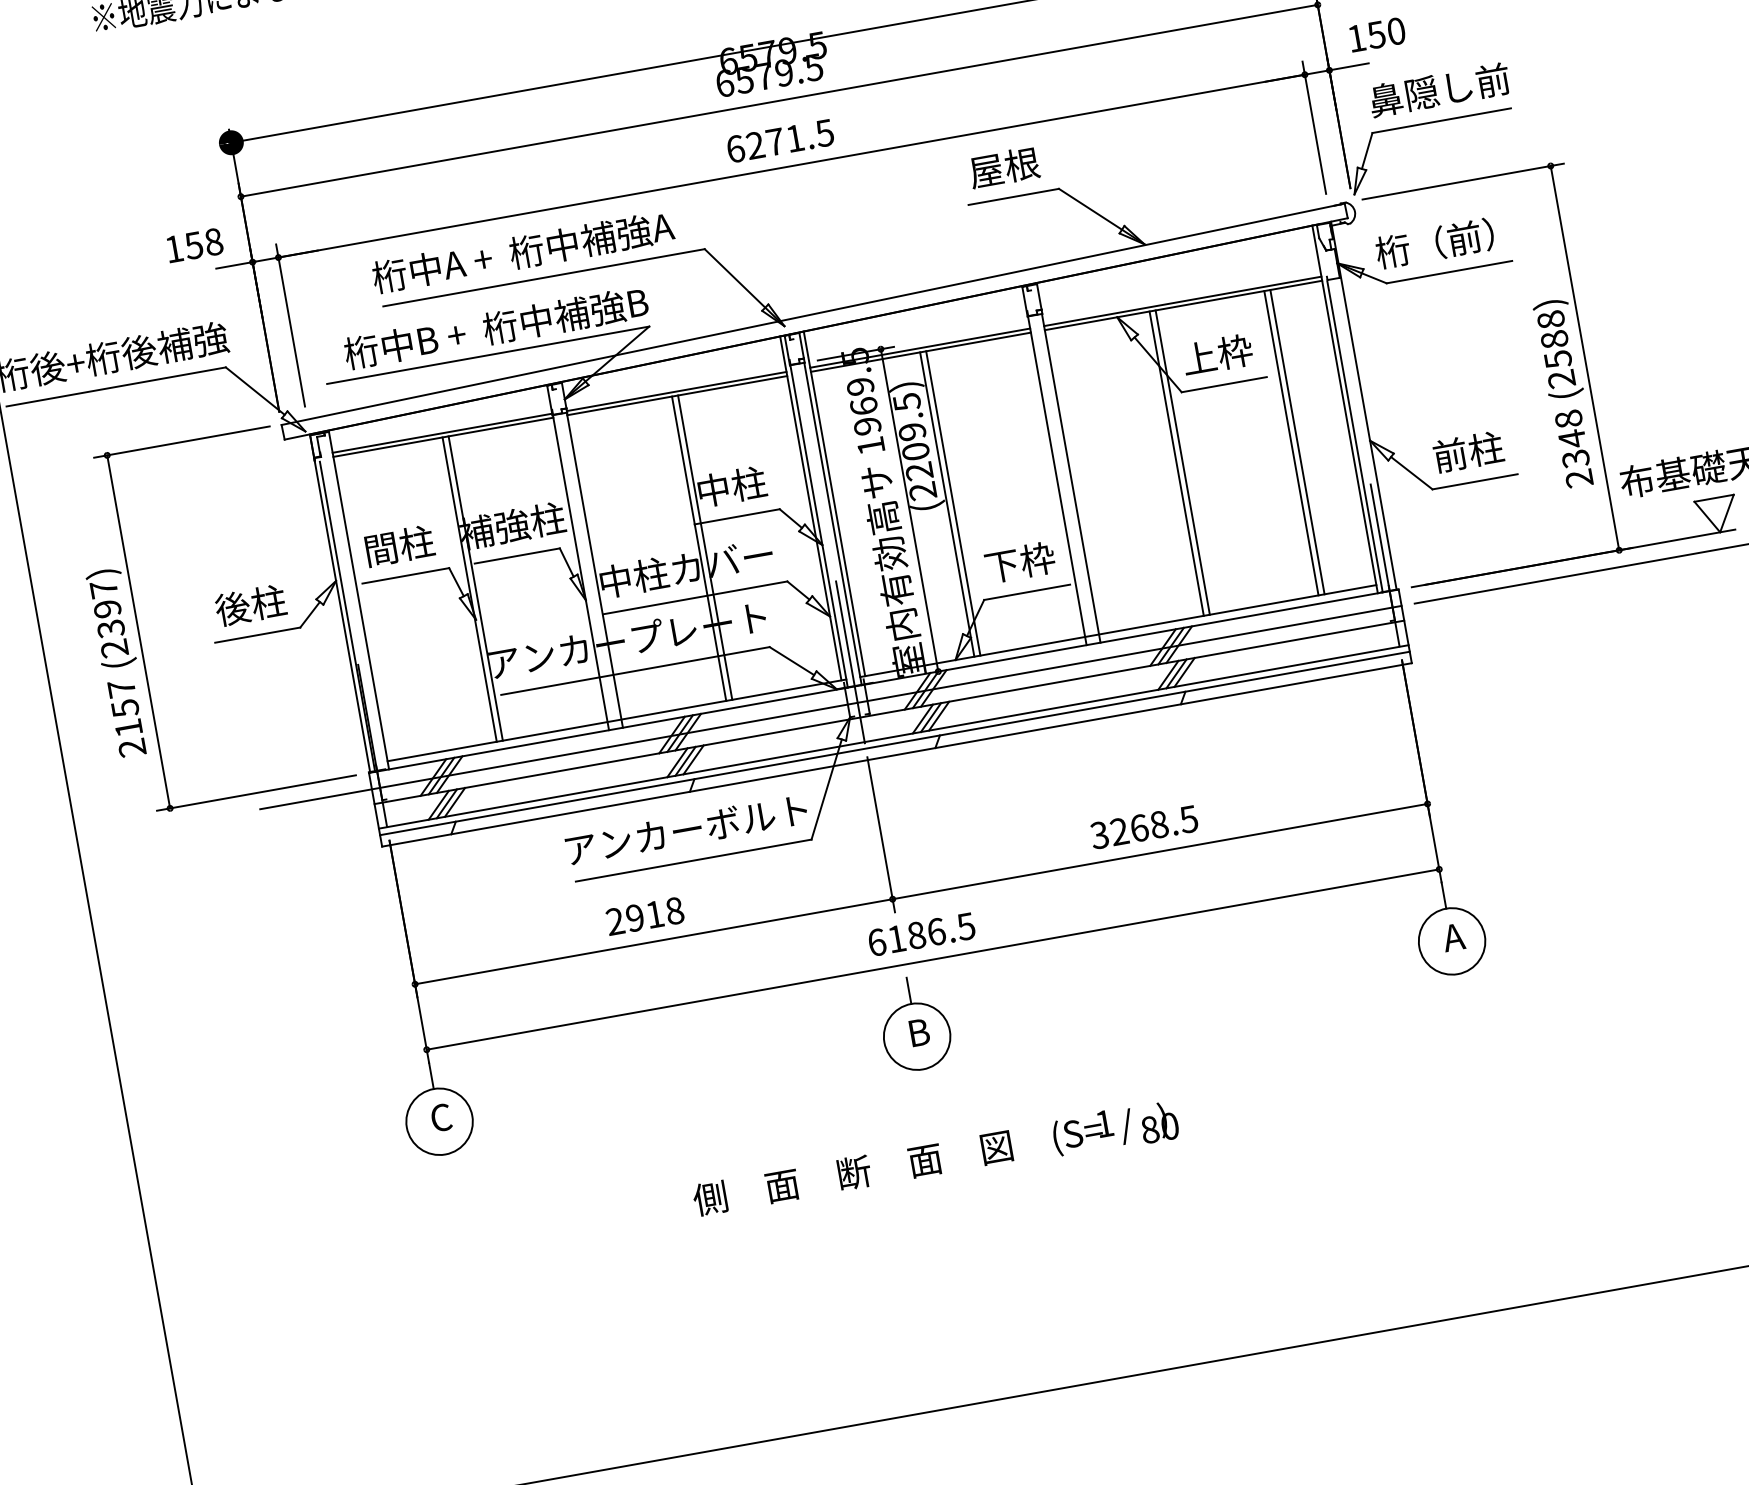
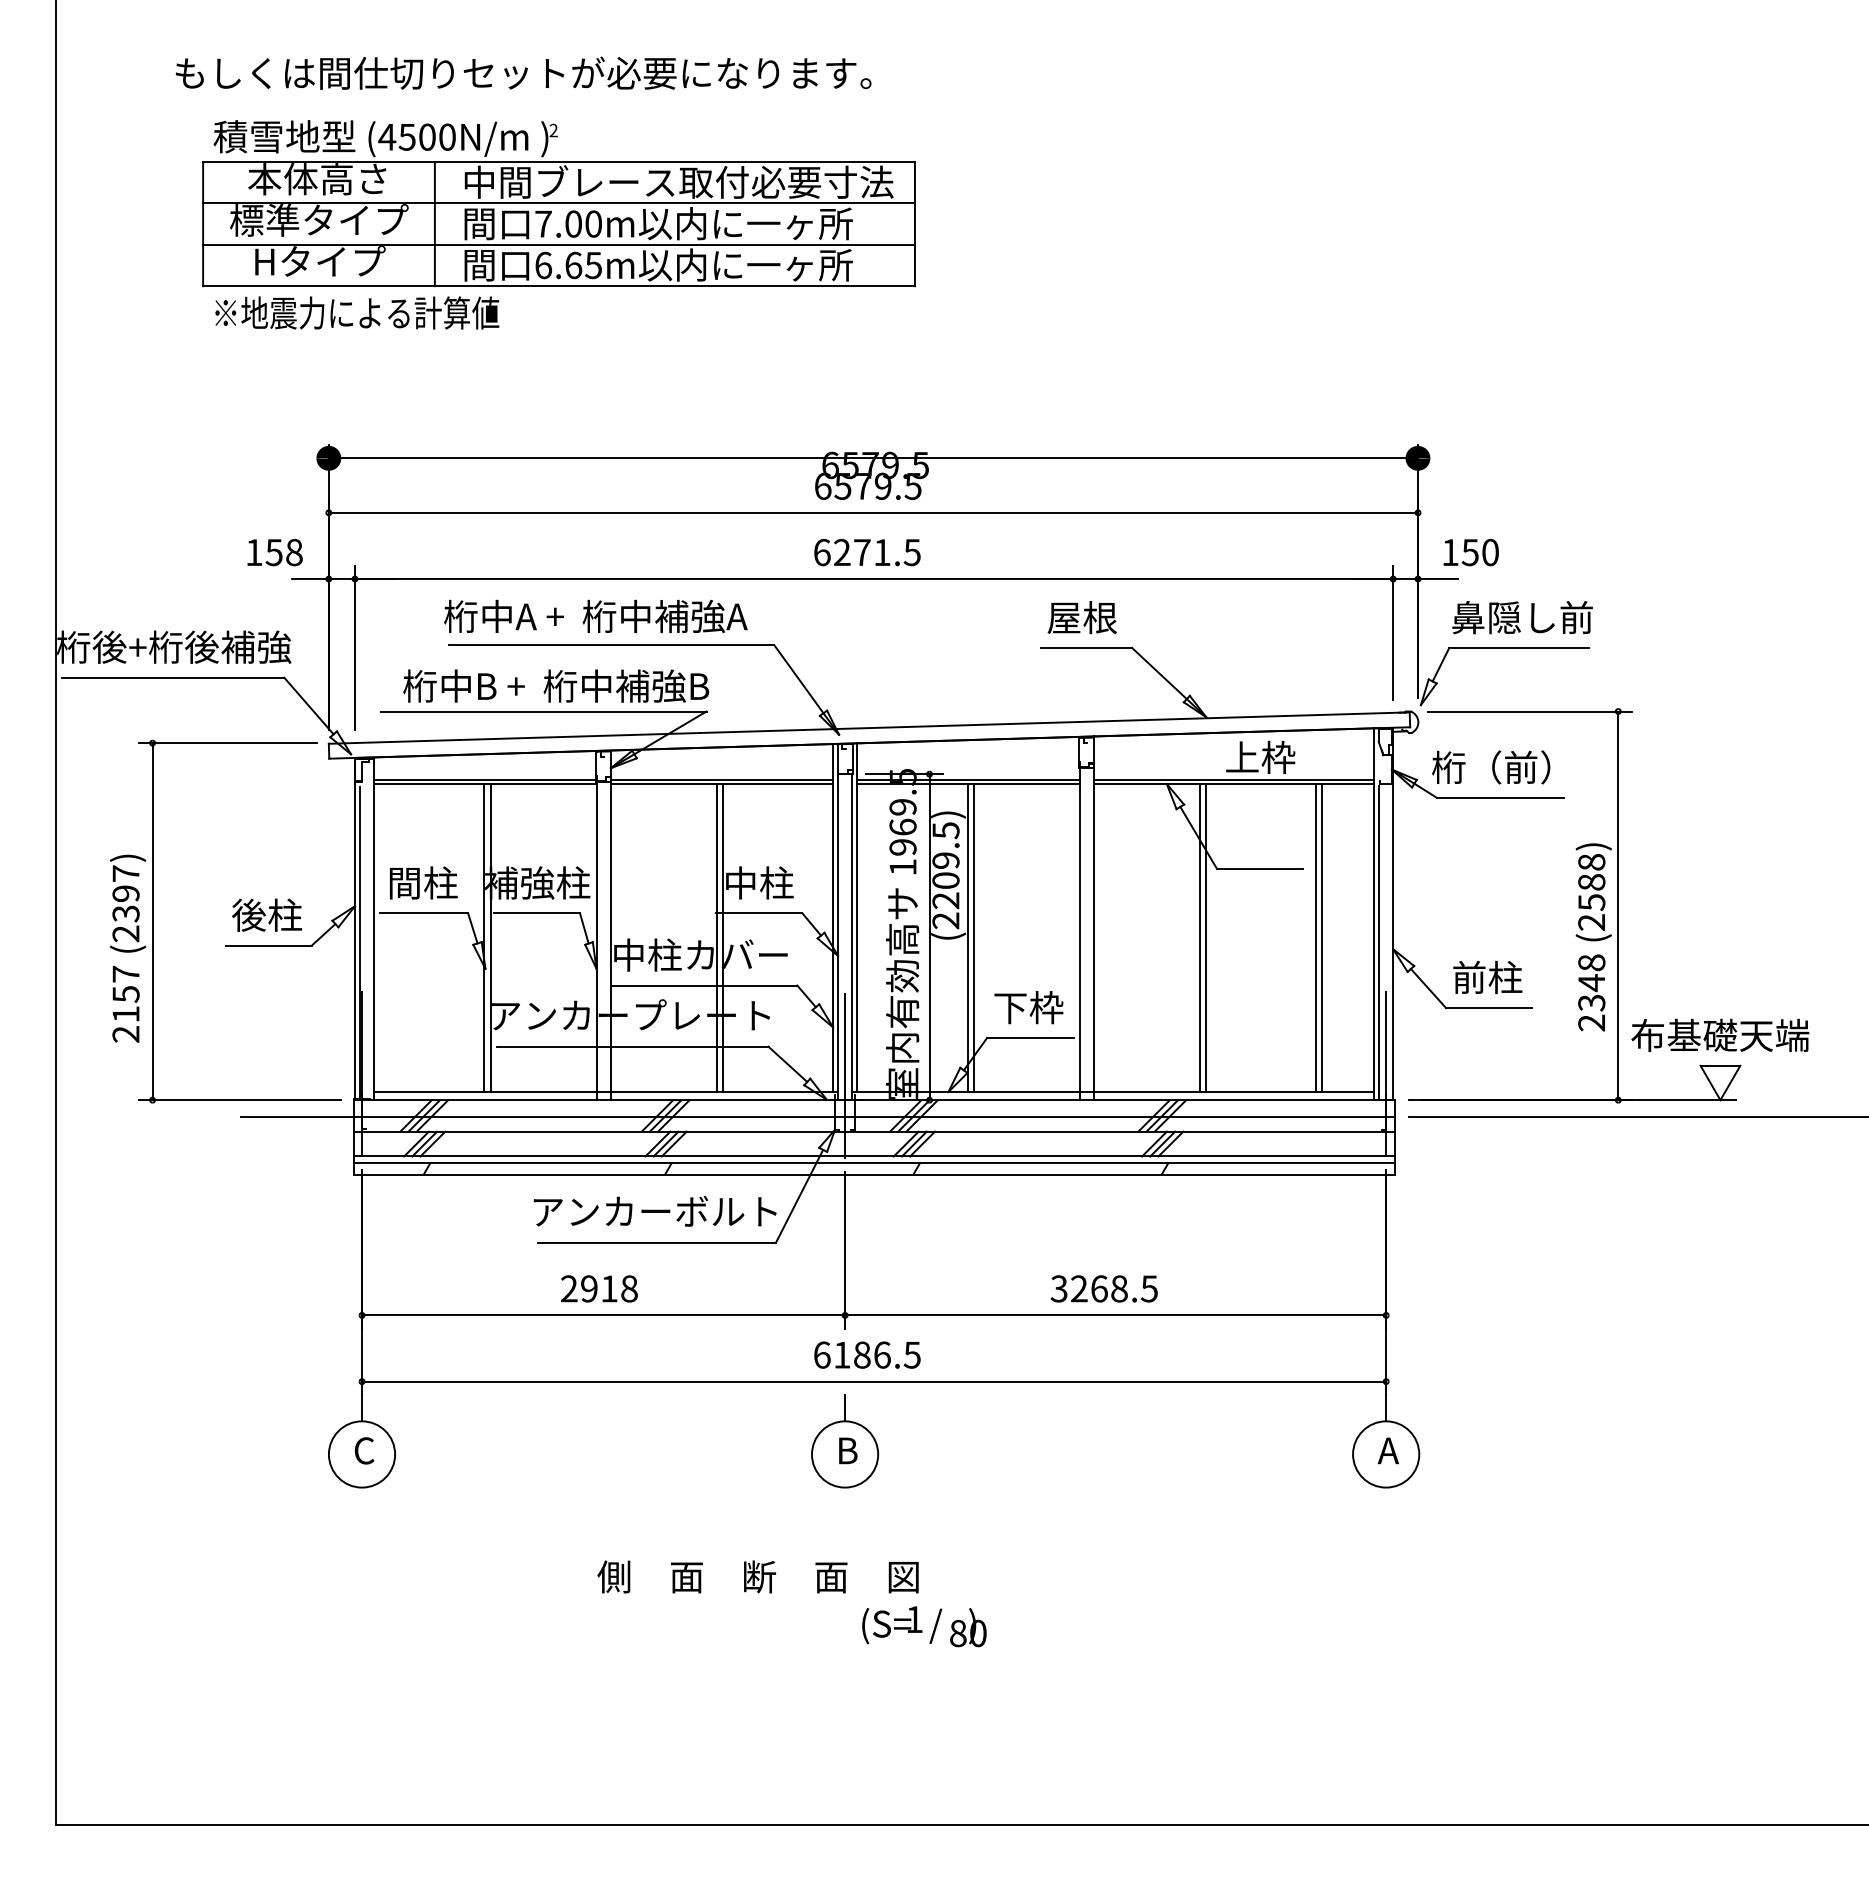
text: (1217, 353) -> (1260, 756), moved
text: (1115, 1128) -> (924, 1626), moved

